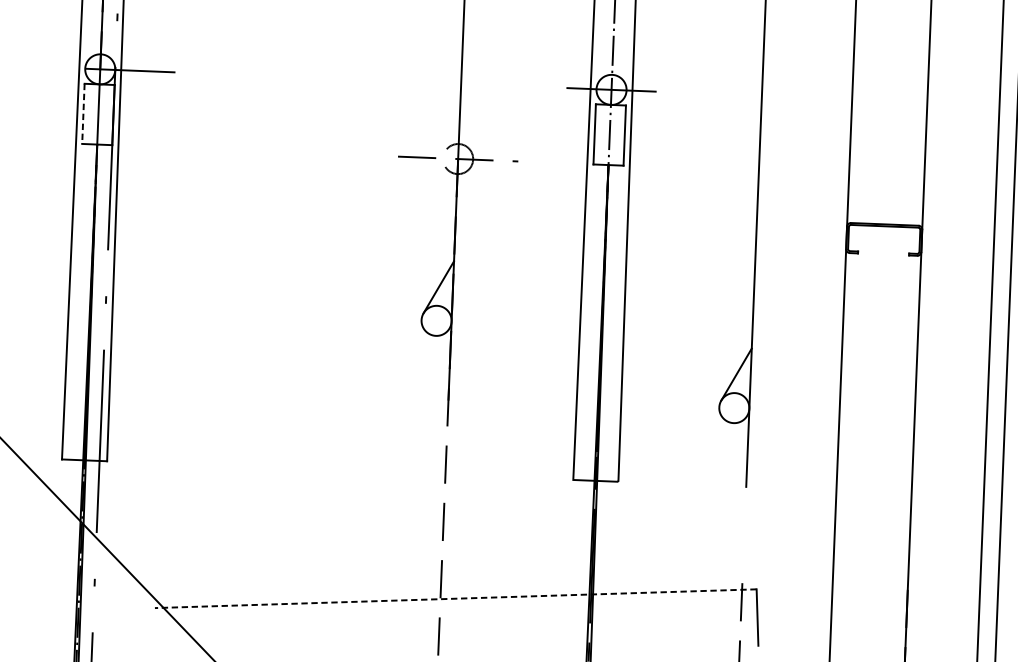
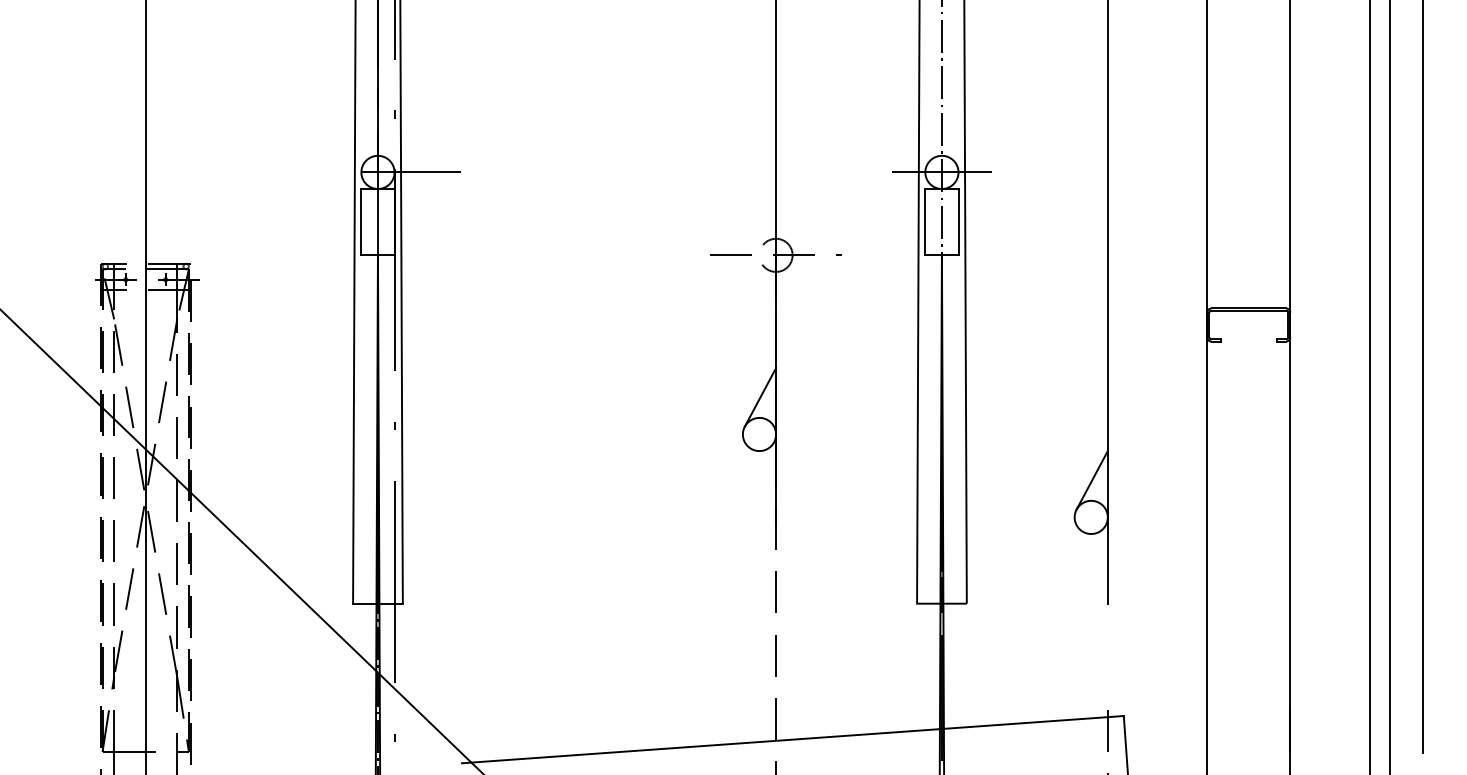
line: (83, 114) -> (361, 222), dashed -> solid
line: (455, 598) -> (792, 739), dashed -> solid

